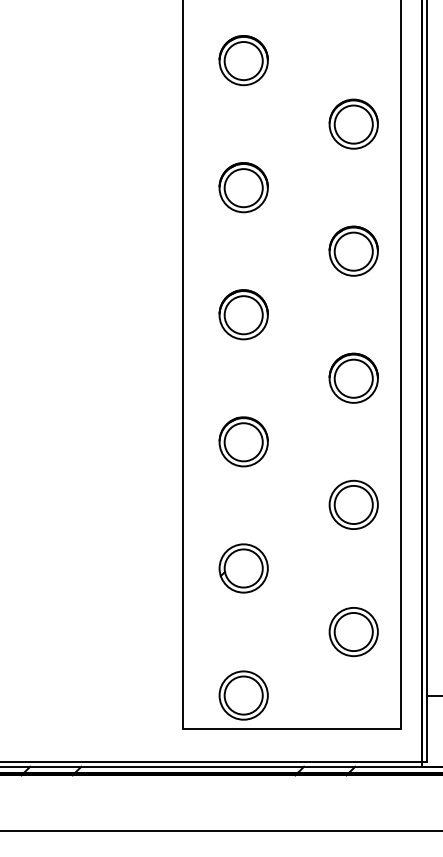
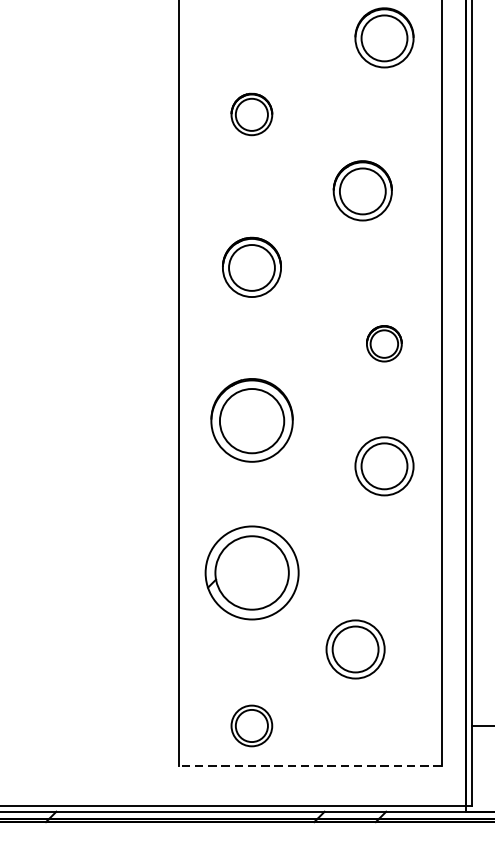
part: (243, 187) -> (251, 114), size x0.7
part: (353, 250) -> (362, 190), moved
part: (353, 377) -> (384, 342), size x0.6
part: (243, 441) -> (251, 420), size x1.4
part: (353, 504) -> (384, 465), moved
part: (243, 568) -> (251, 572), size x1.6
part: (353, 632) -> (355, 650), moved
part: (243, 695) -> (251, 725), size x0.7
line: (291, 728) -> (309, 765), solid -> dashed

